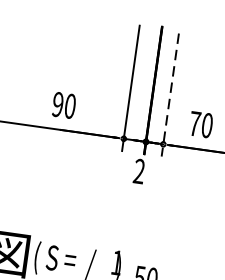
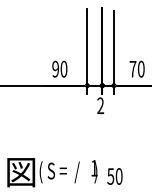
line: (171, 95) -> (114, 52), dashed -> solid
text: (63, 104) -> (59, 68), moved

